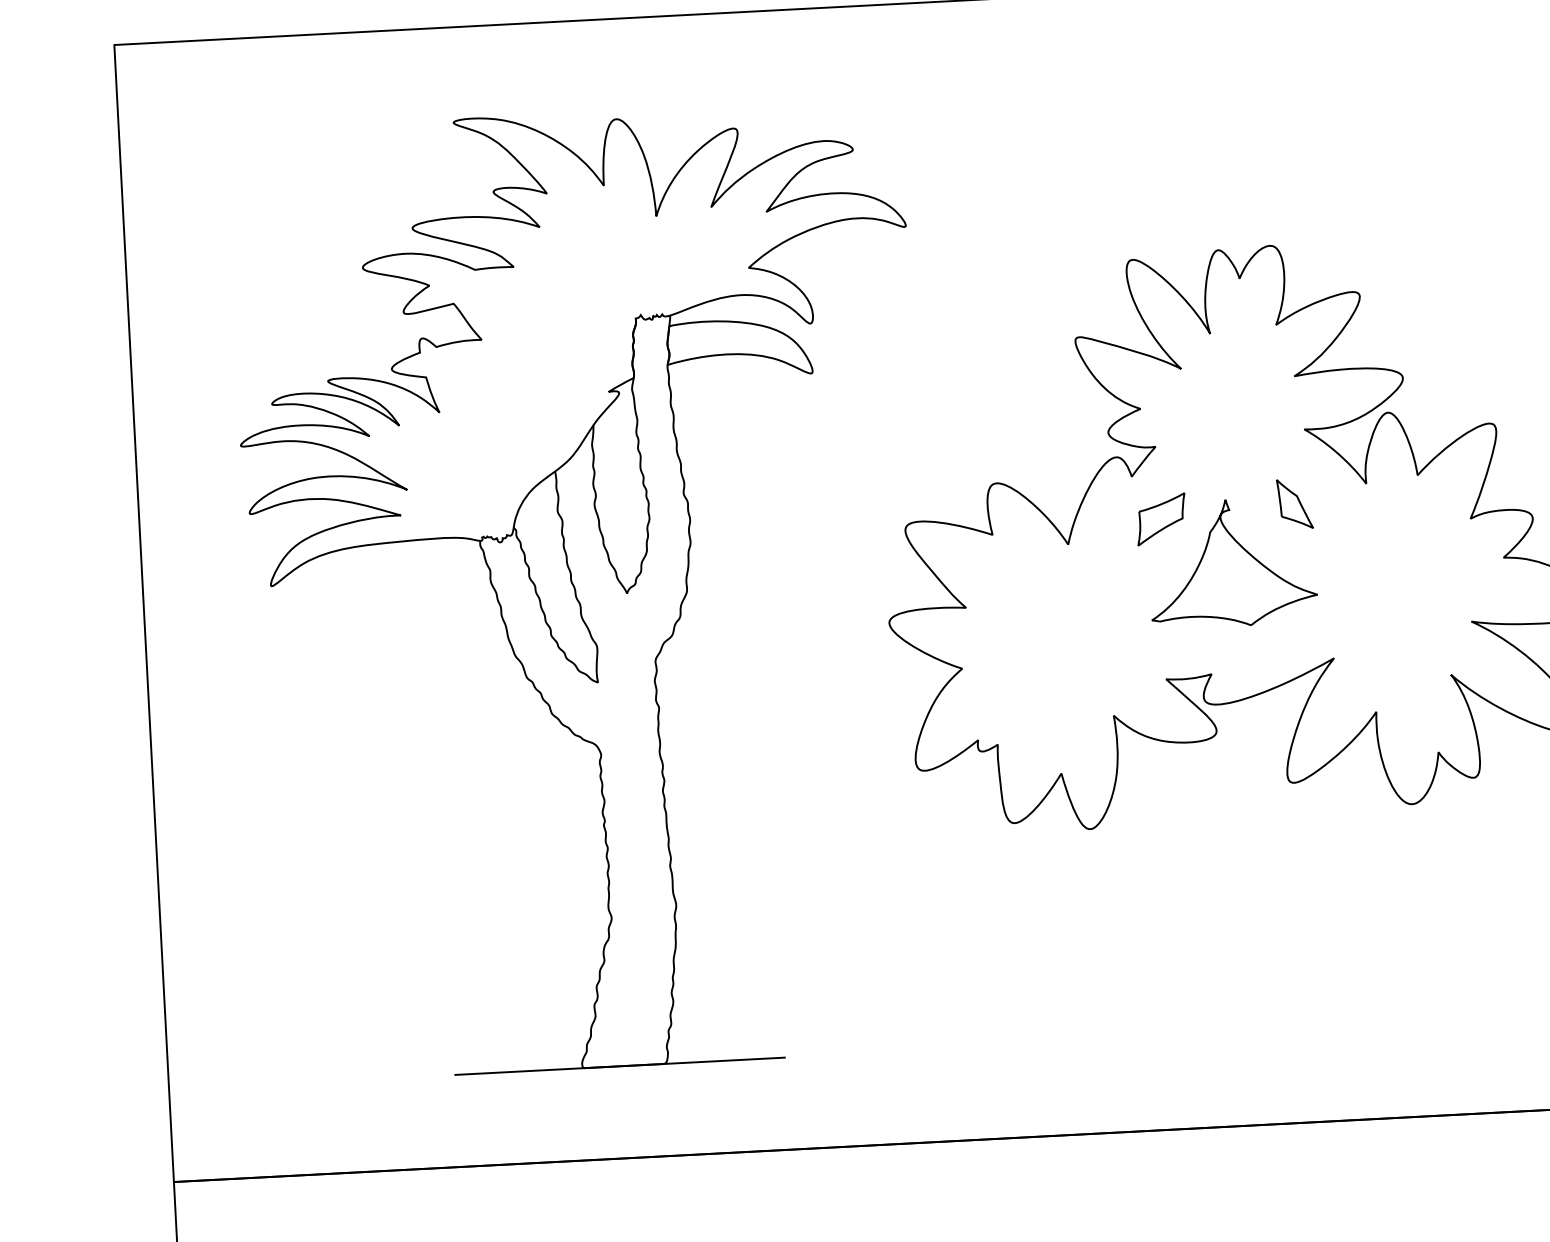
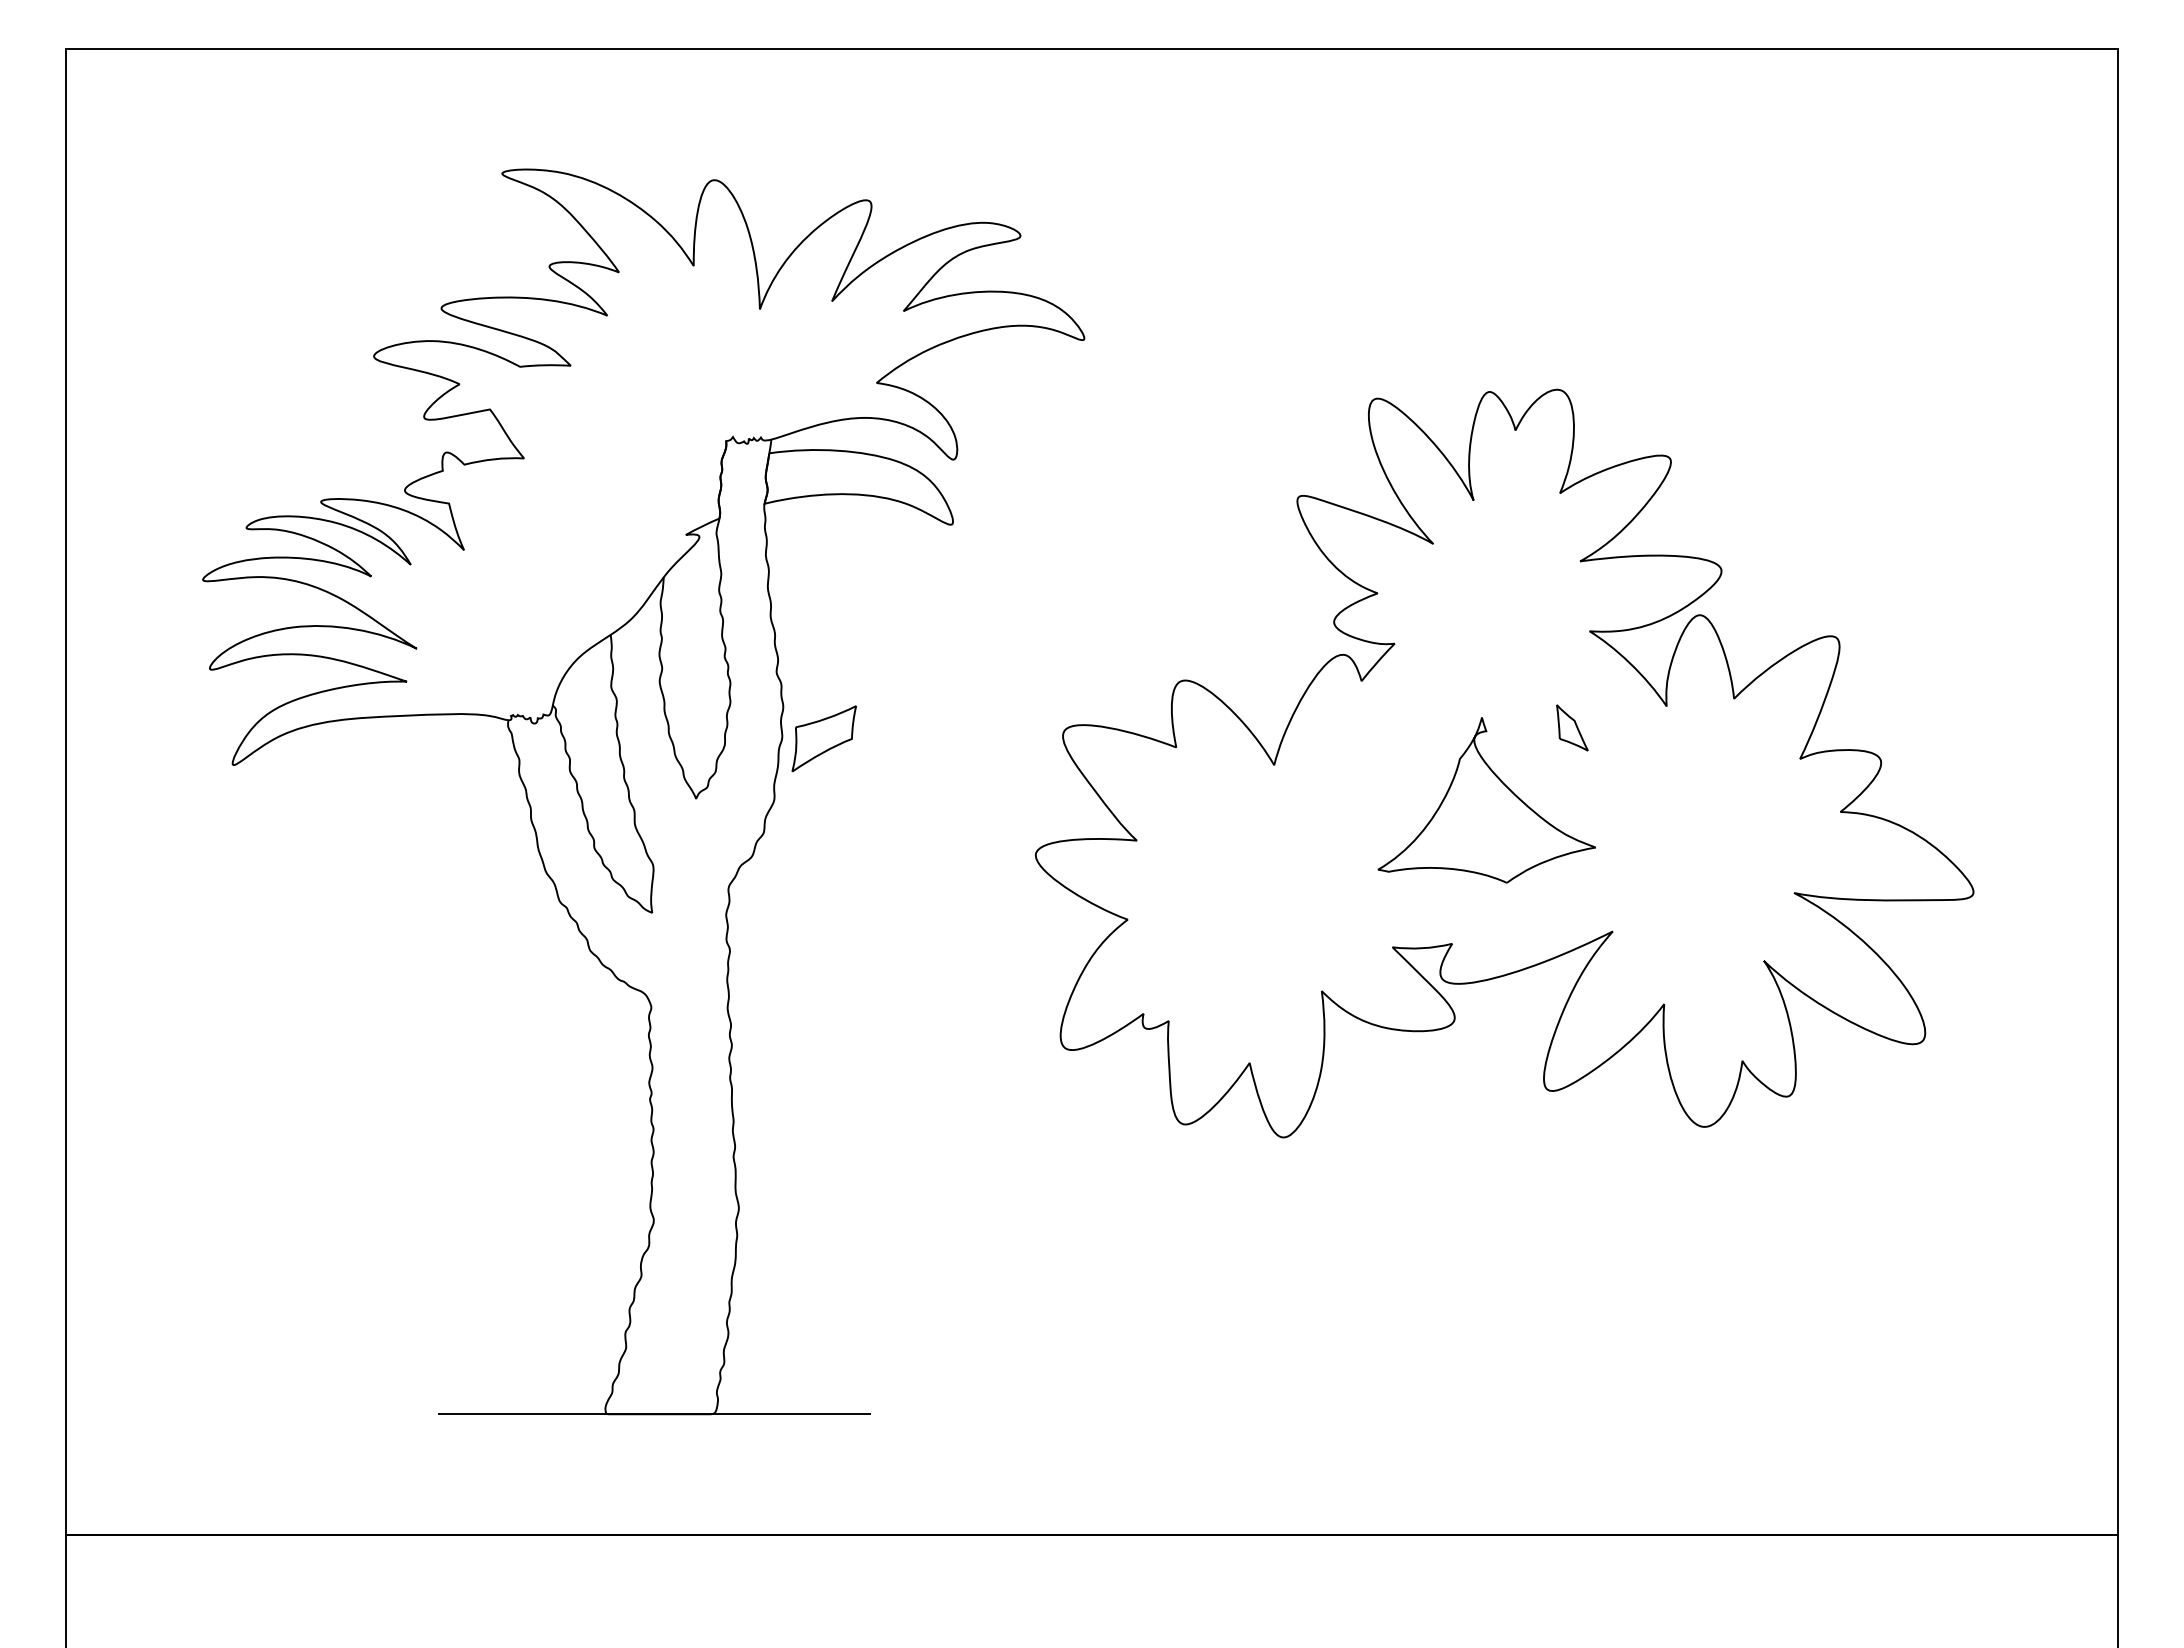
part: (1295, 503) -> (1572, 727), size x0.7
part: (1160, 519) -> (823, 738), moved

